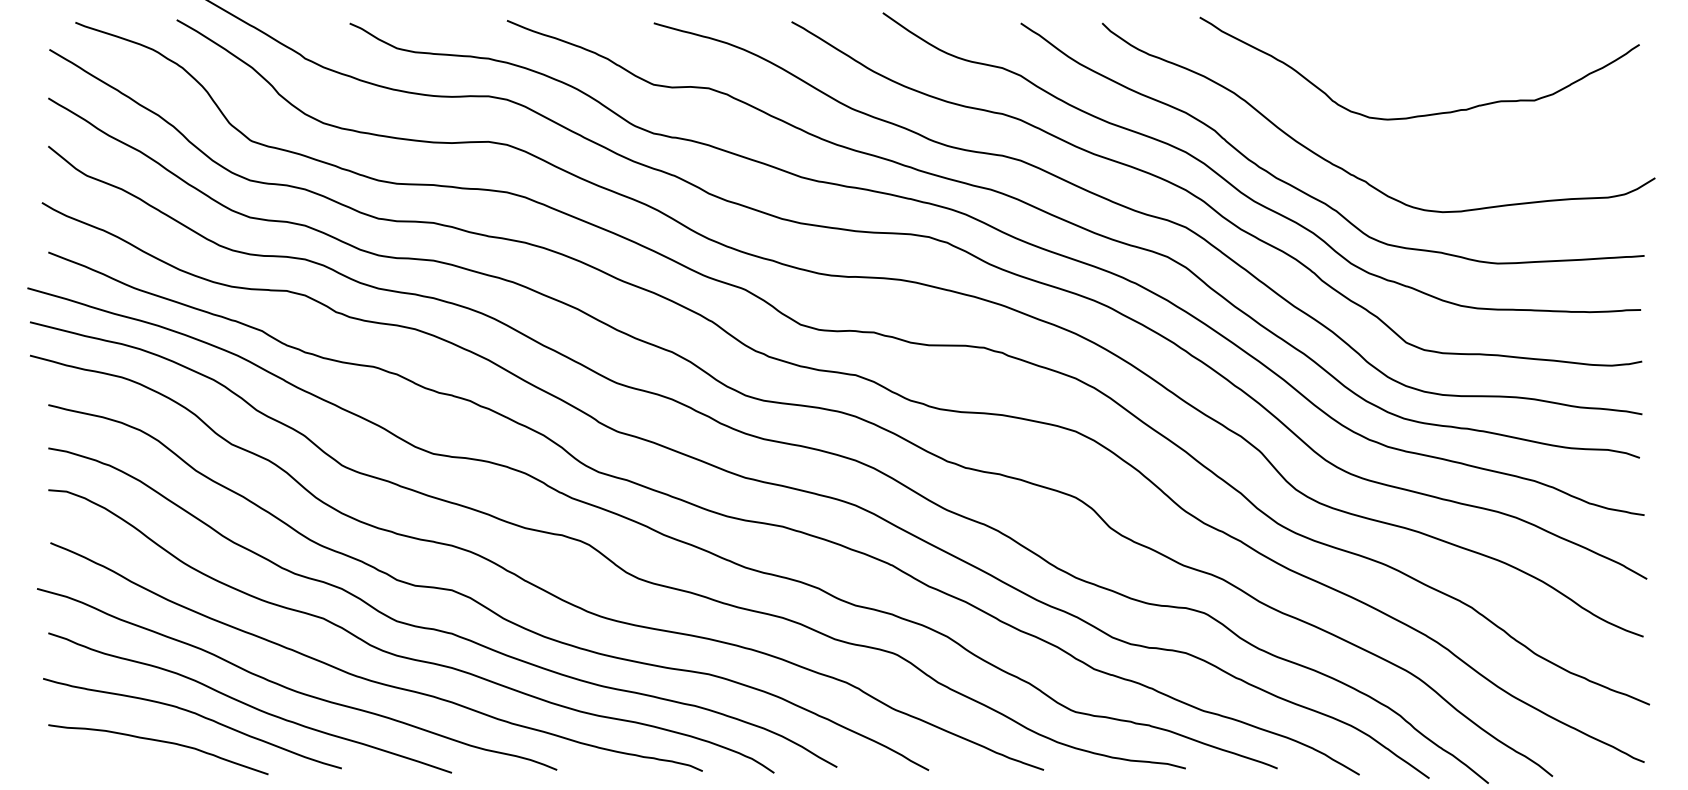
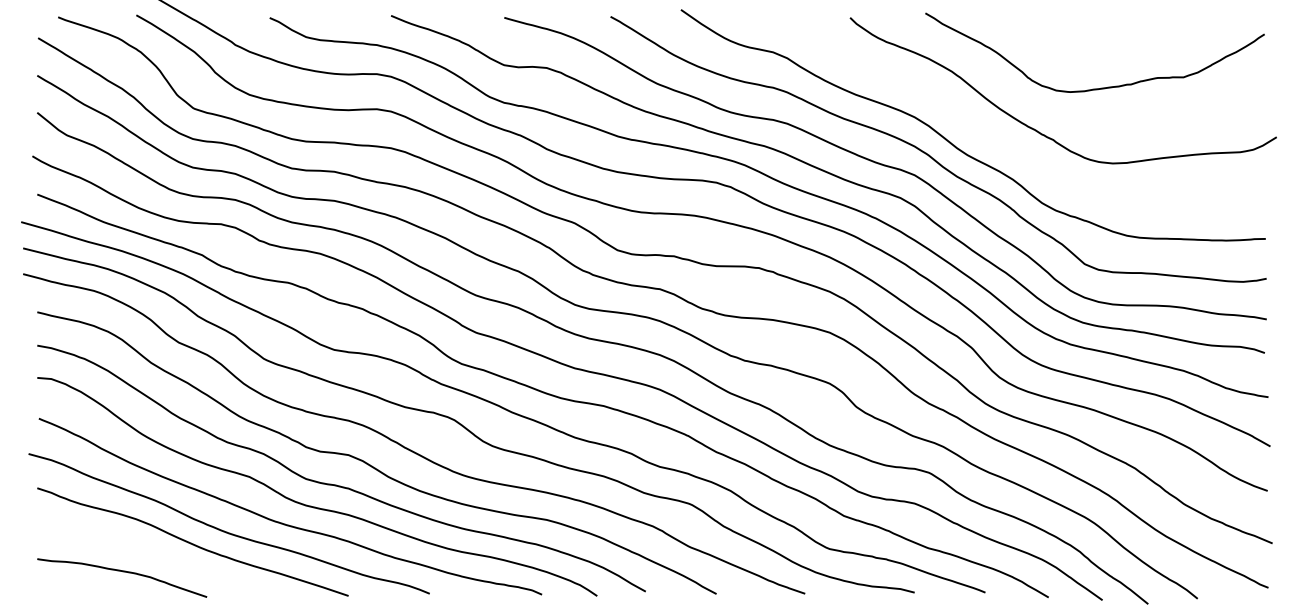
curve: (1304, 191) -> (1006, 147), removed
curve: (194, 714) -> (150, 550), removed

